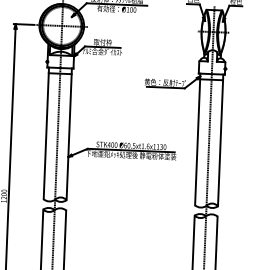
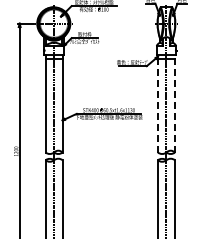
line: (197, 139) -> (157, 103), solid -> dashed
line: (220, 140) -> (174, 103), solid -> dashed

